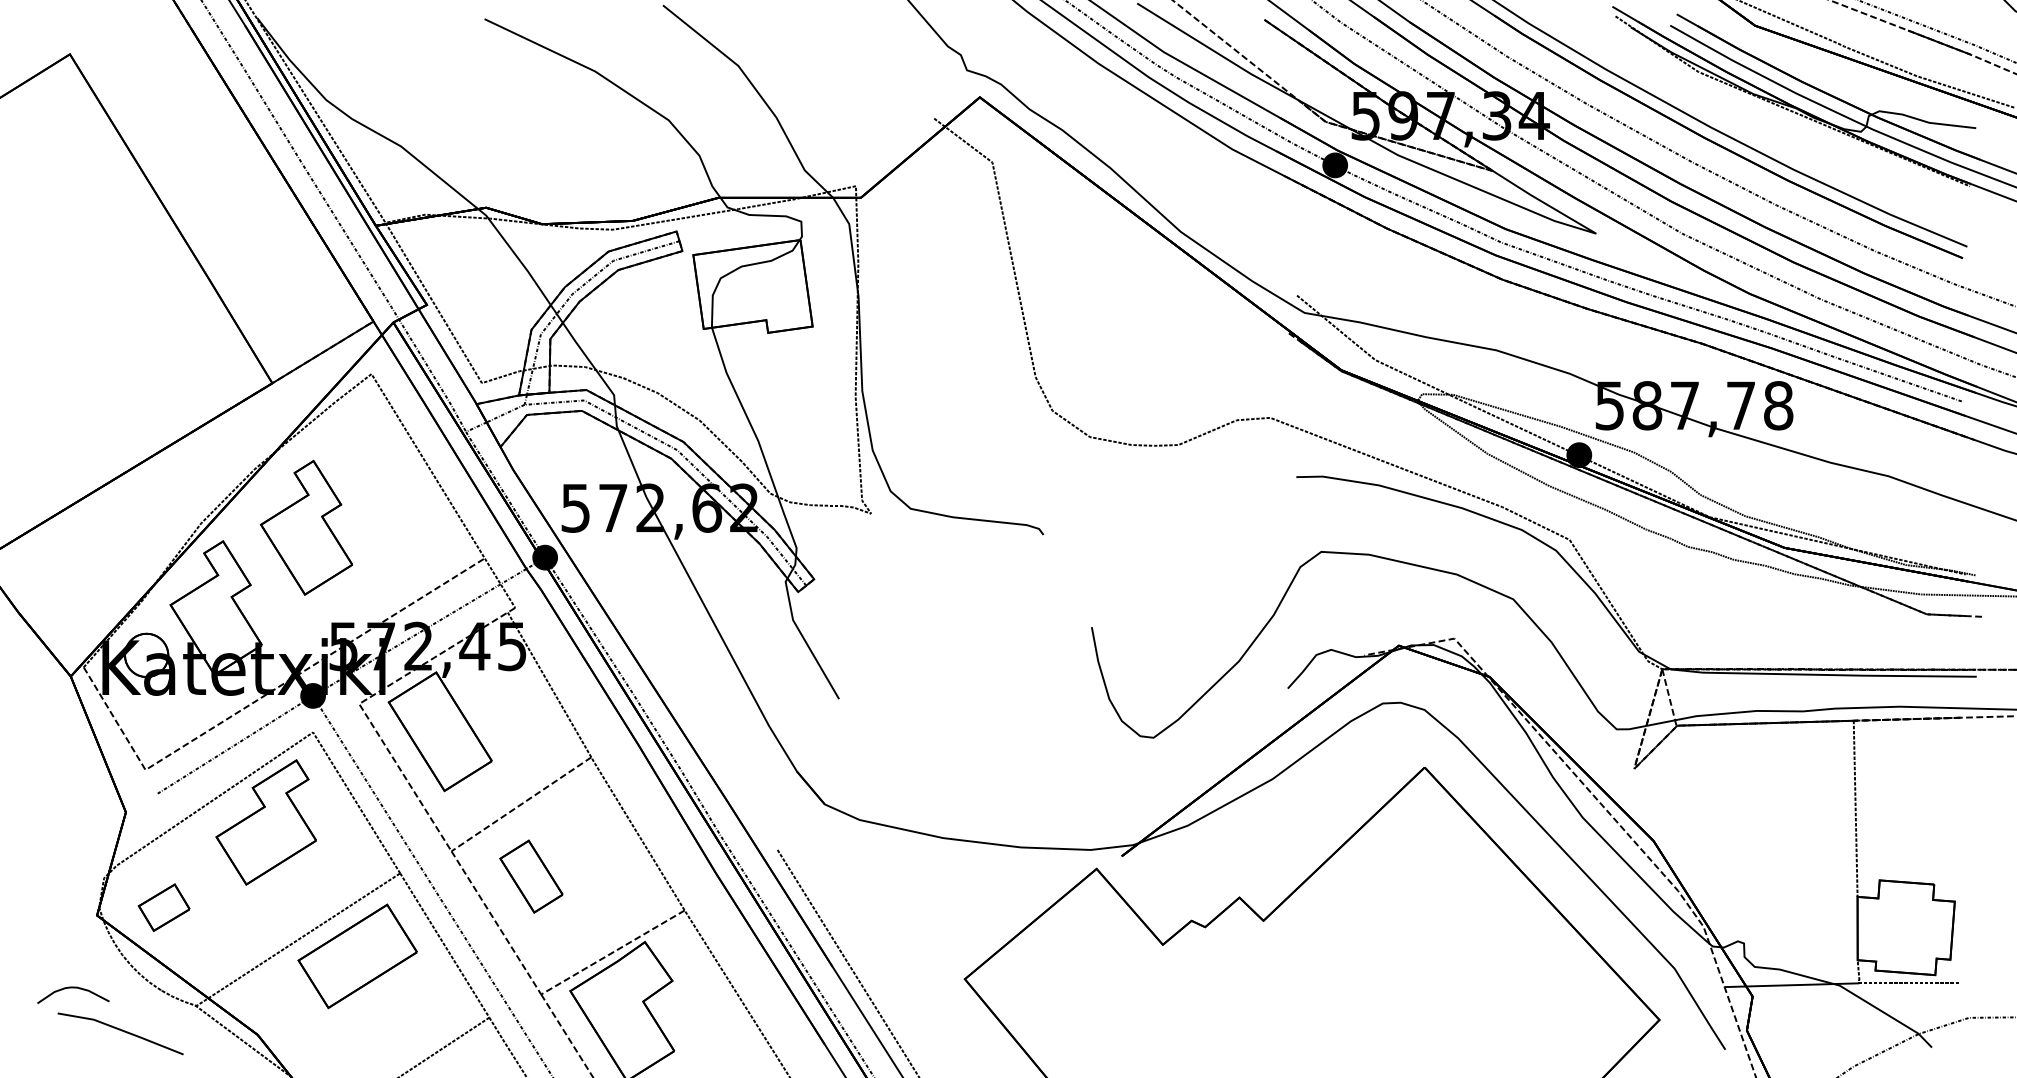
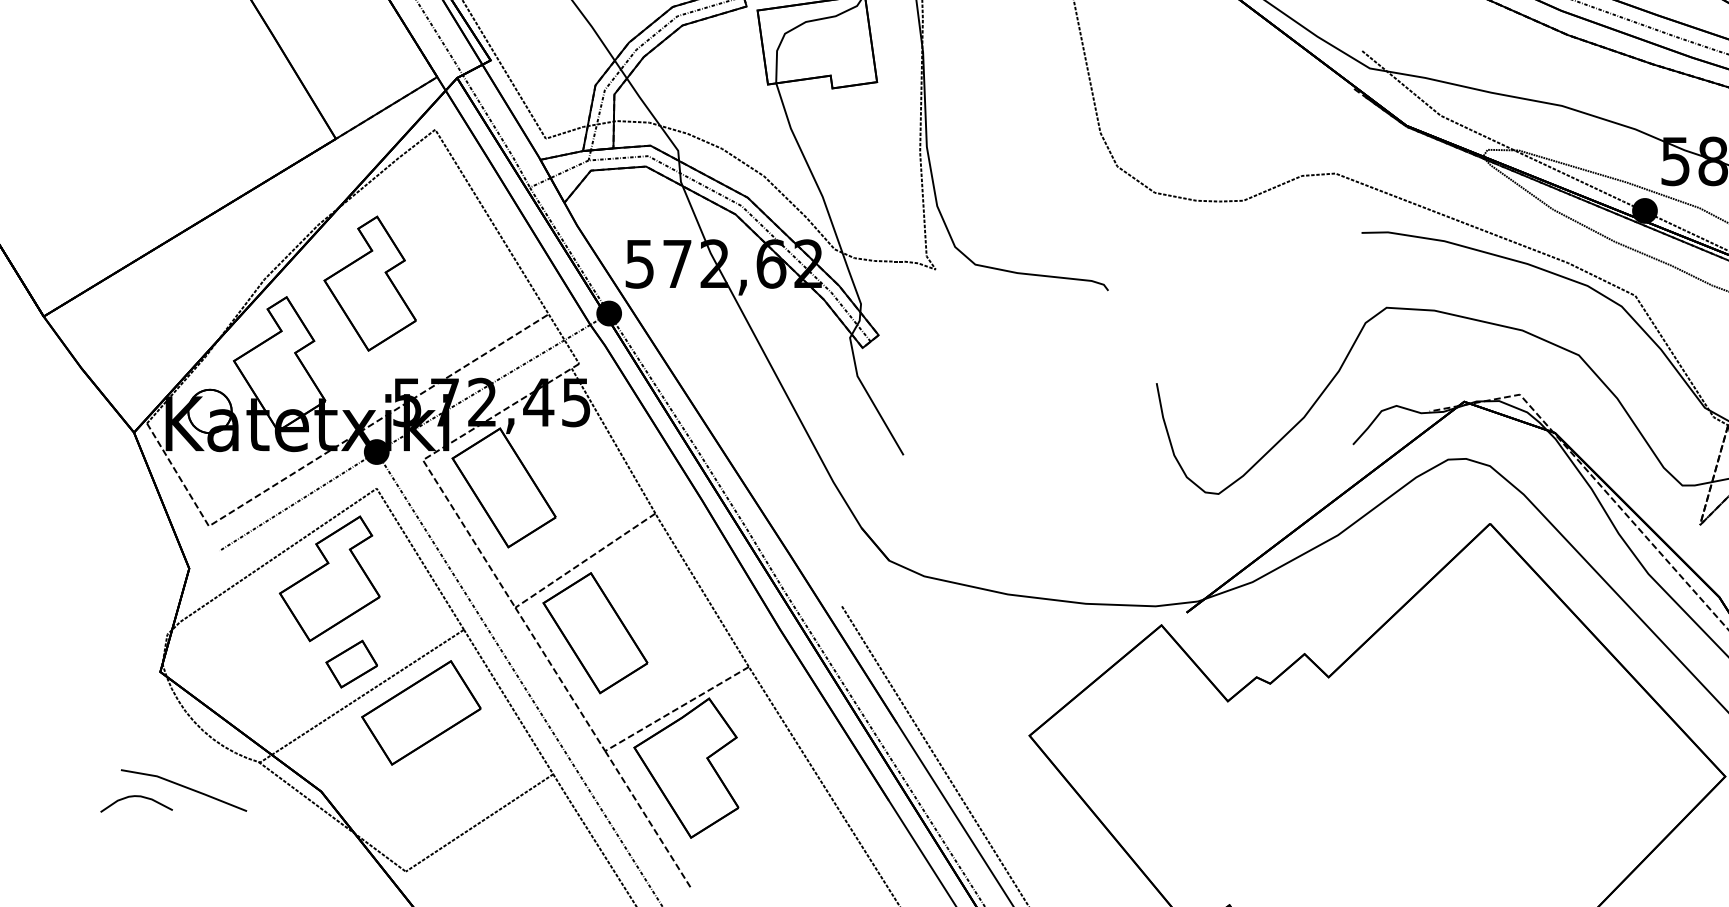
part: (531, 876) -> (595, 632), size x1.67
part: (163, 907) -> (351, 663), moved
curve: (73, 988) -> (136, 797), moved

